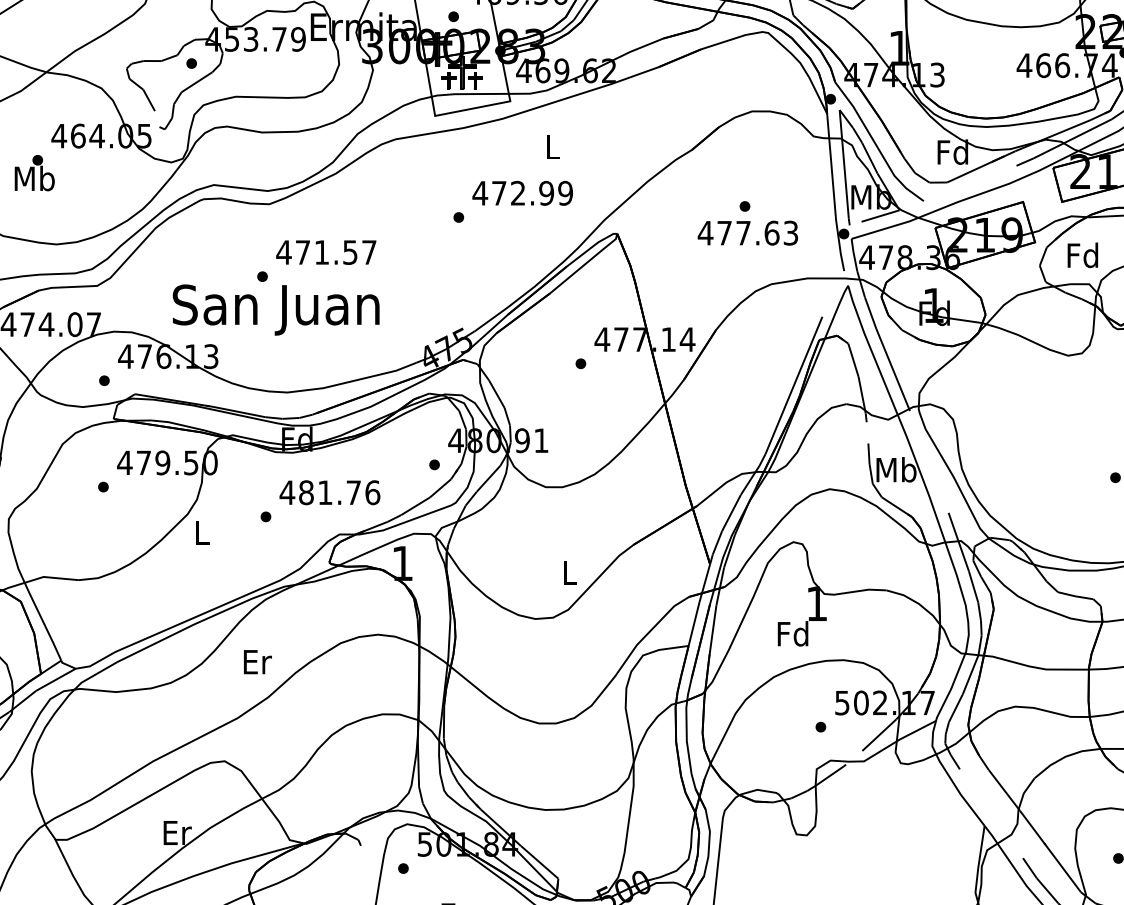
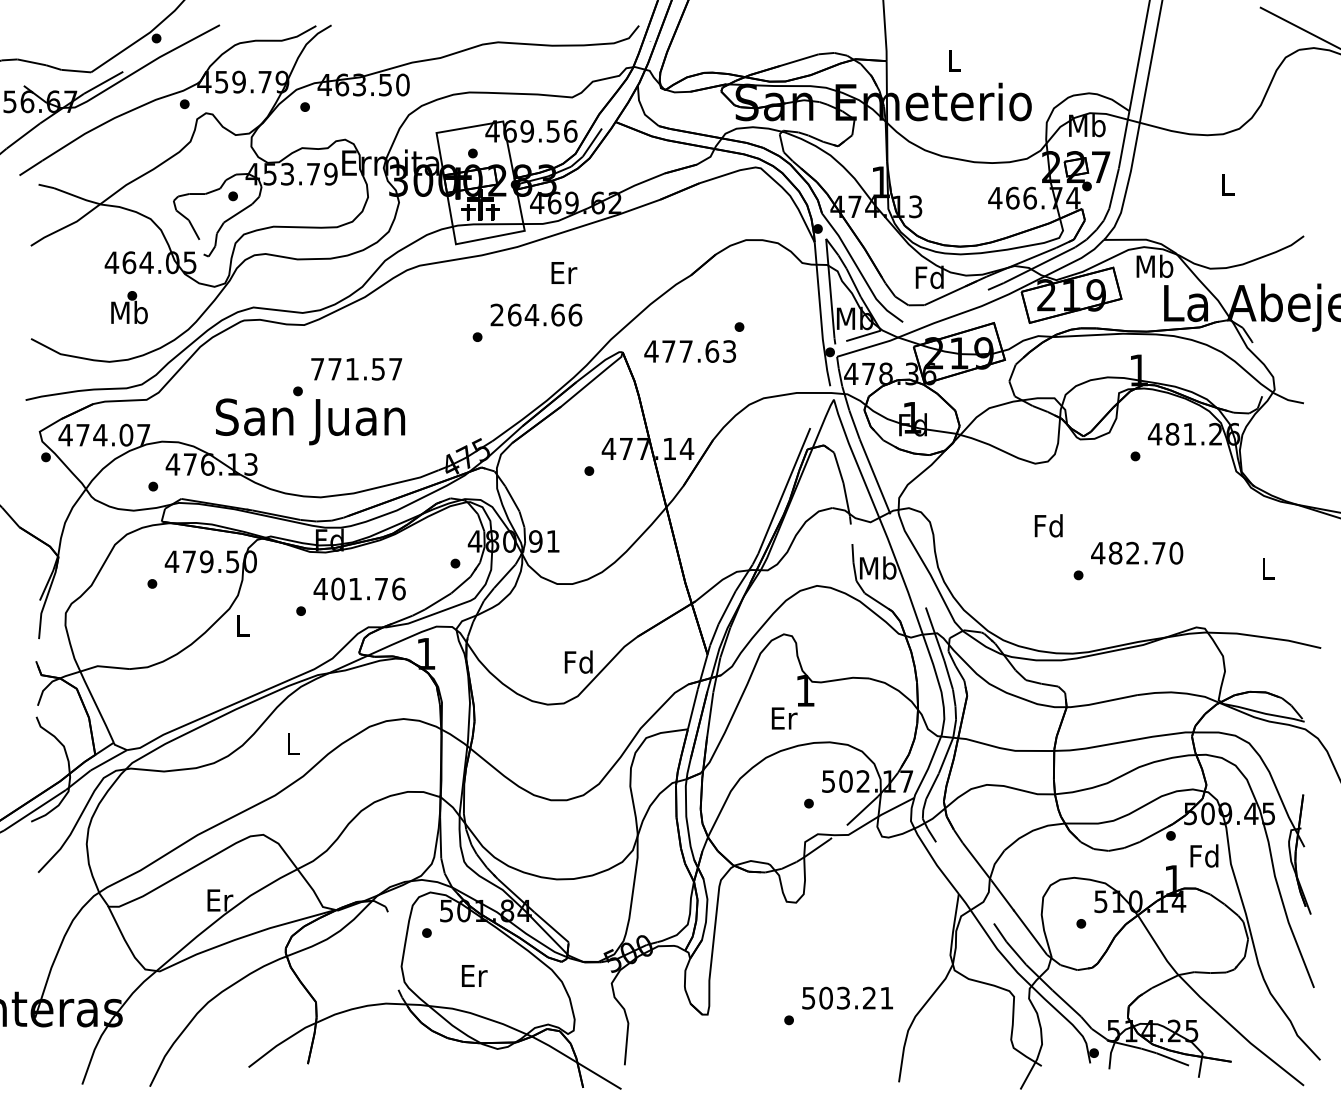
text: (553, 146) -> (564, 272), L -> Er
text: (34, 173) -> (129, 307), moved
text: (523, 192) -> (536, 314), 472.99 -> 264.66
text: (748, 233) -> (690, 351), moved
text: (283, 252) -> (317, 369), 471.57 -> 771.57
text: (1082, 254) -> (1048, 525), moved
text: (305, 493) -> (337, 589), 481.76 -> 401.76
text: (569, 571) -> (578, 661), L -> Fd
text: (793, 633) -> (783, 717), Fd -> Er
text: (257, 662) -> (293, 744), Er -> L

